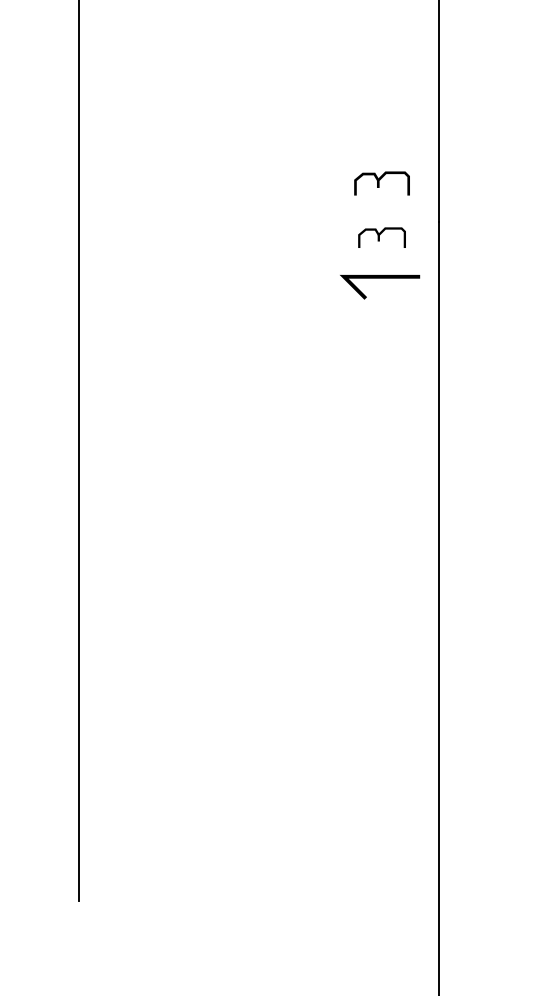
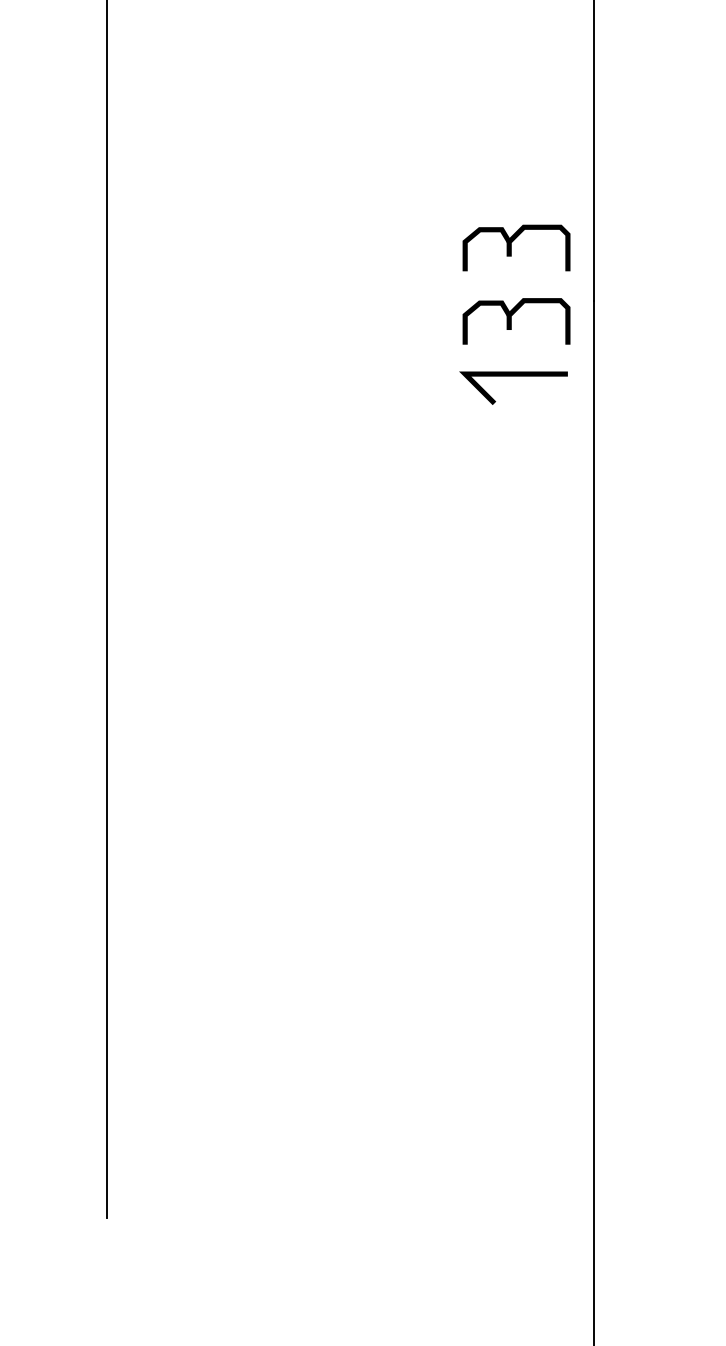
part: (381, 183) -> (515, 247), size x1.43
part: (381, 237) -> (515, 320), size x1.67

